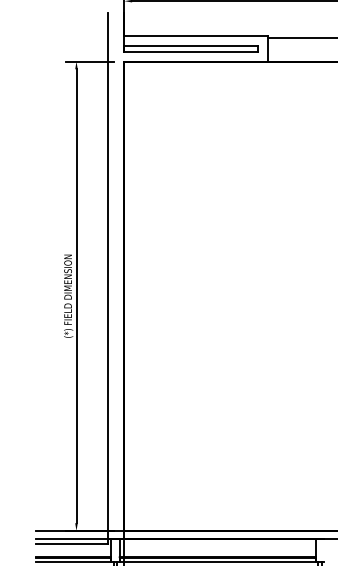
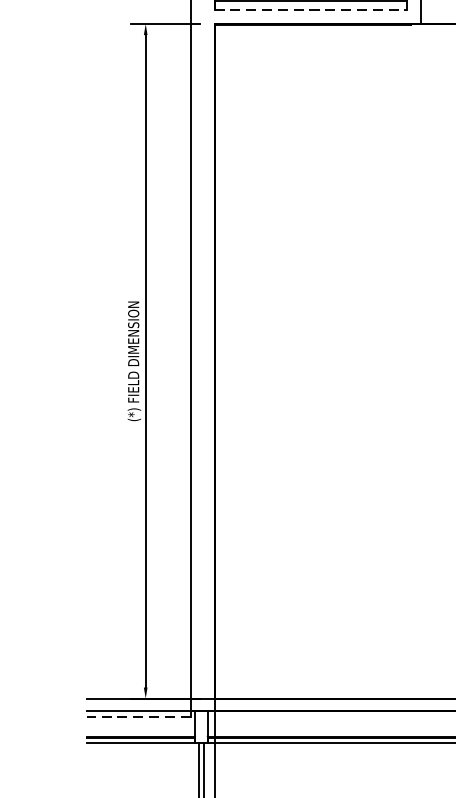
line: (191, 51) -> (311, 9), solid -> dashed
line: (71, 543) -> (138, 716), solid -> dashed

